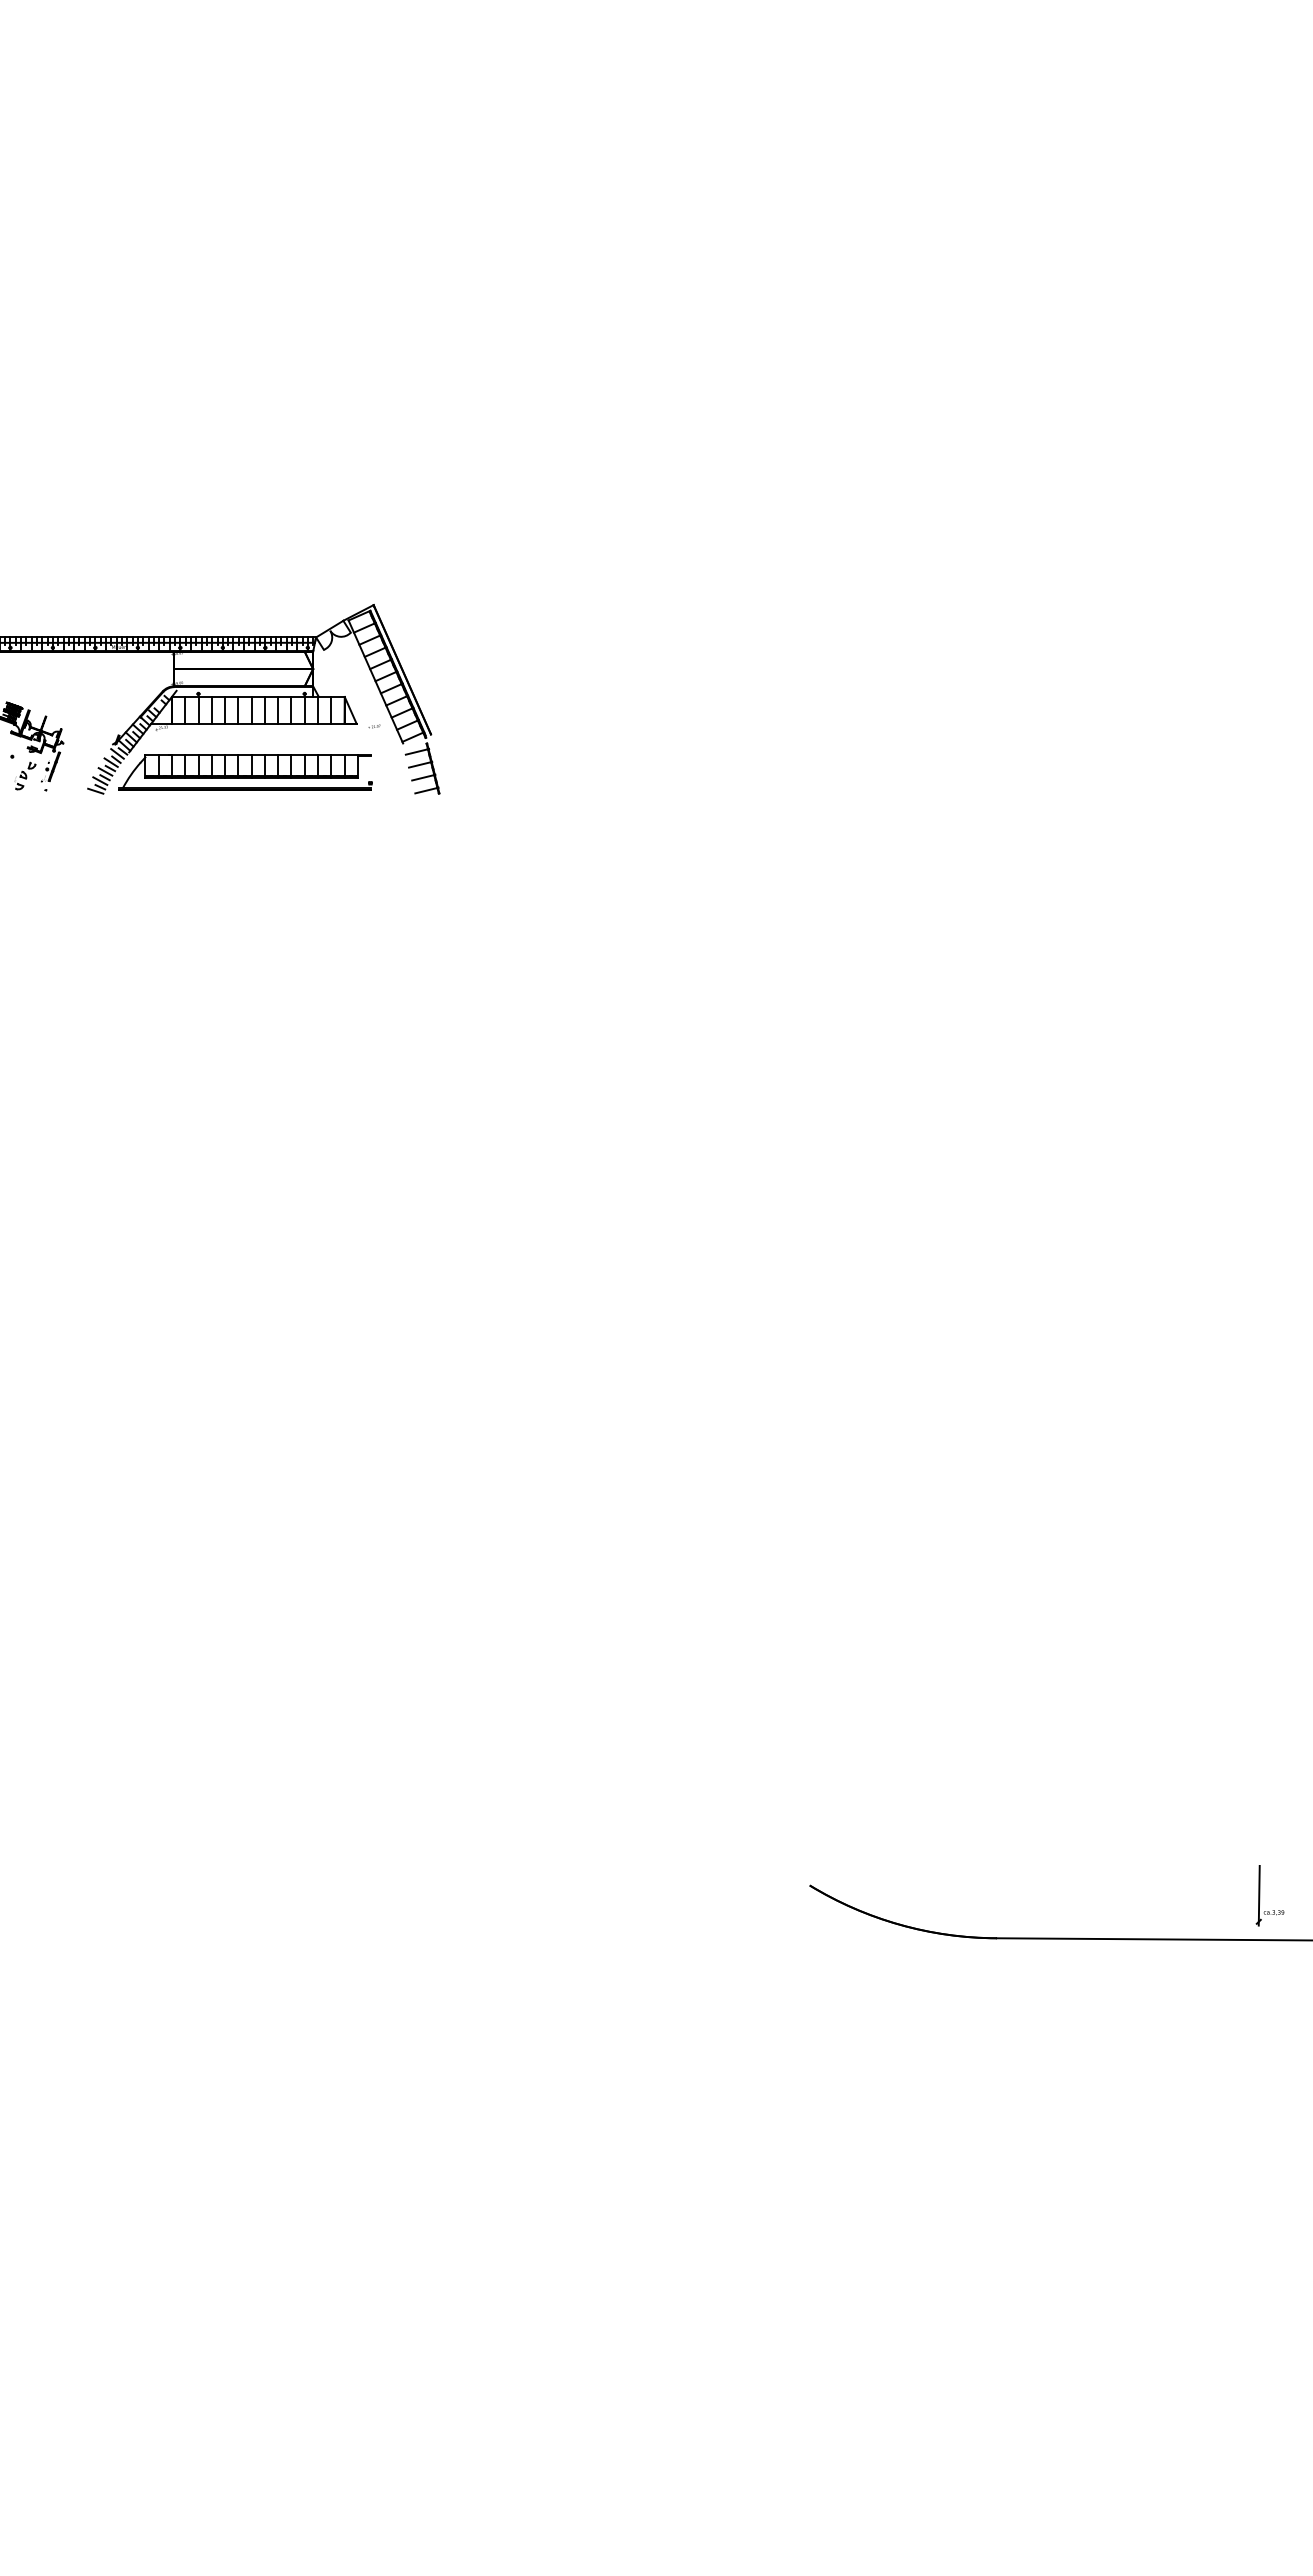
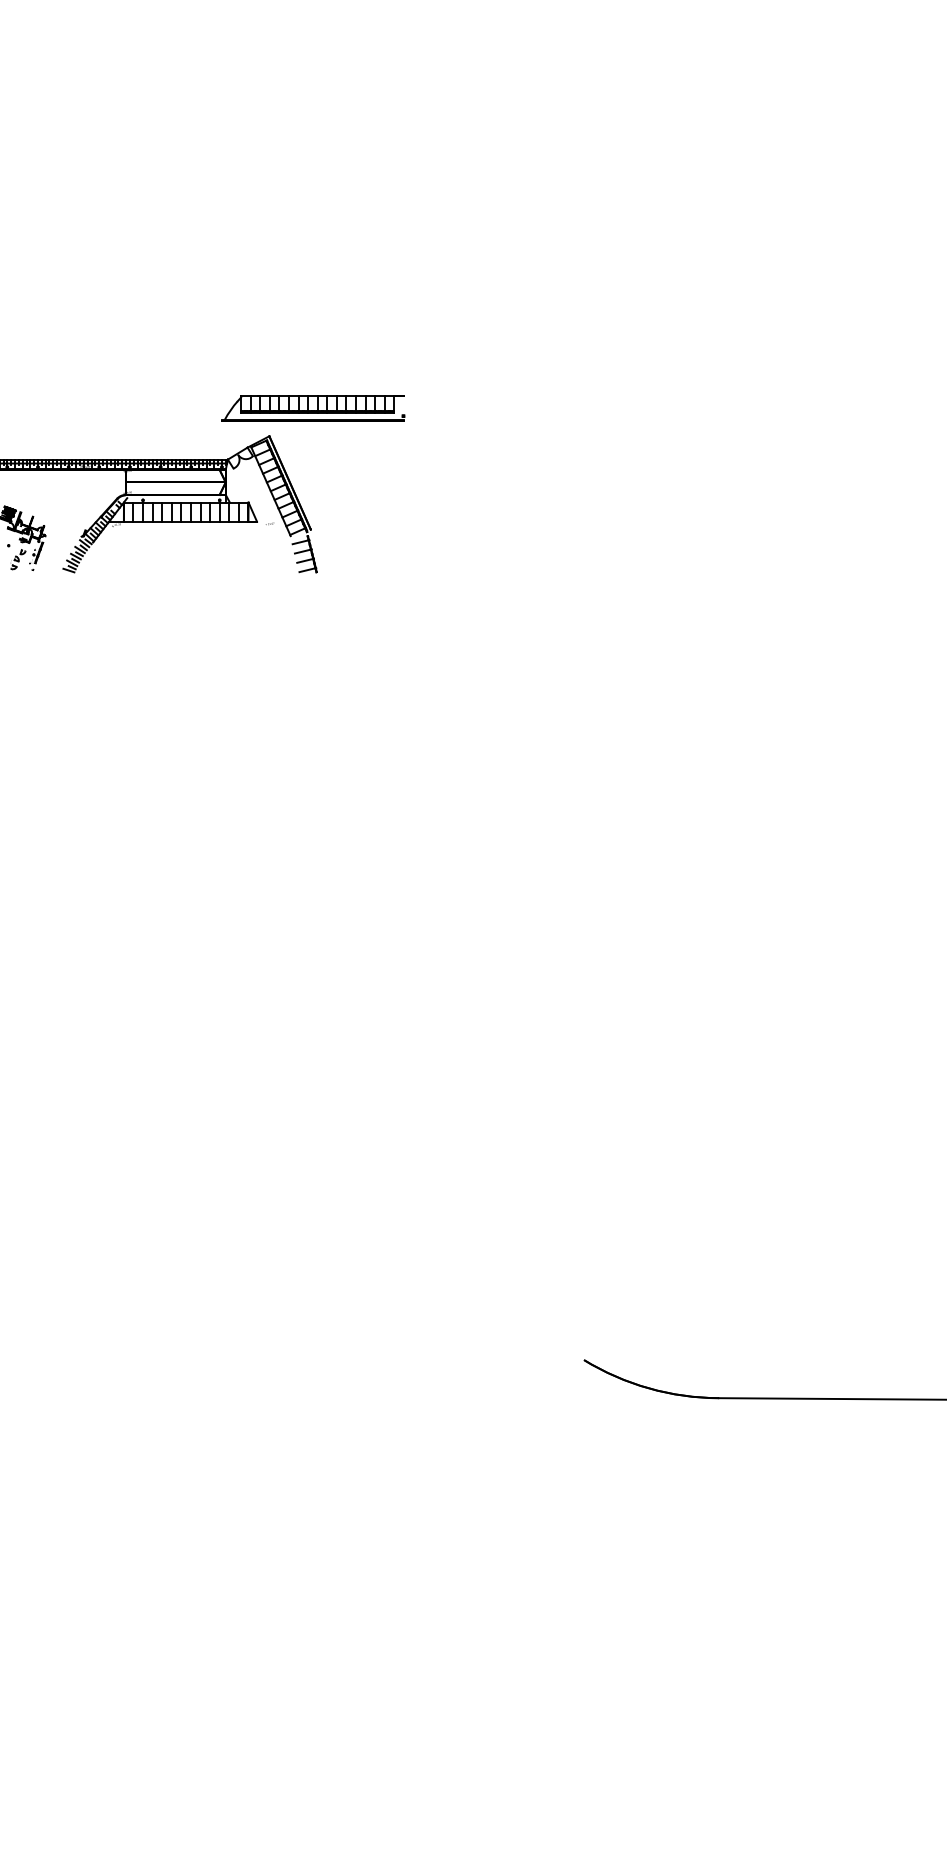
part: (245, 772) -> (313, 408), moved
part: (1260, 1895) -> (909, 1367), removed

